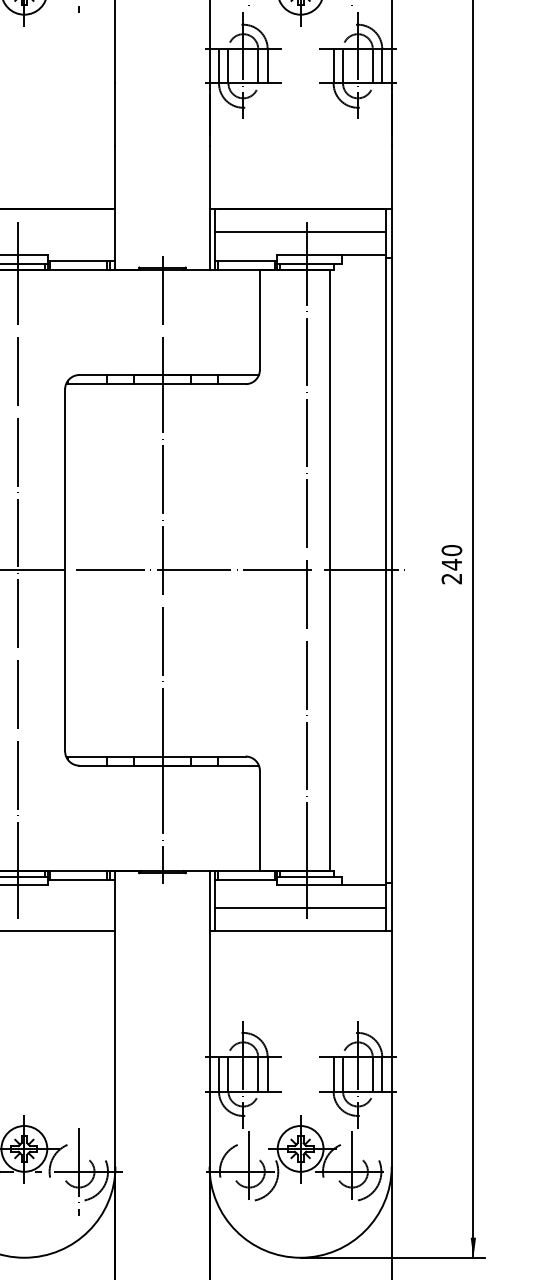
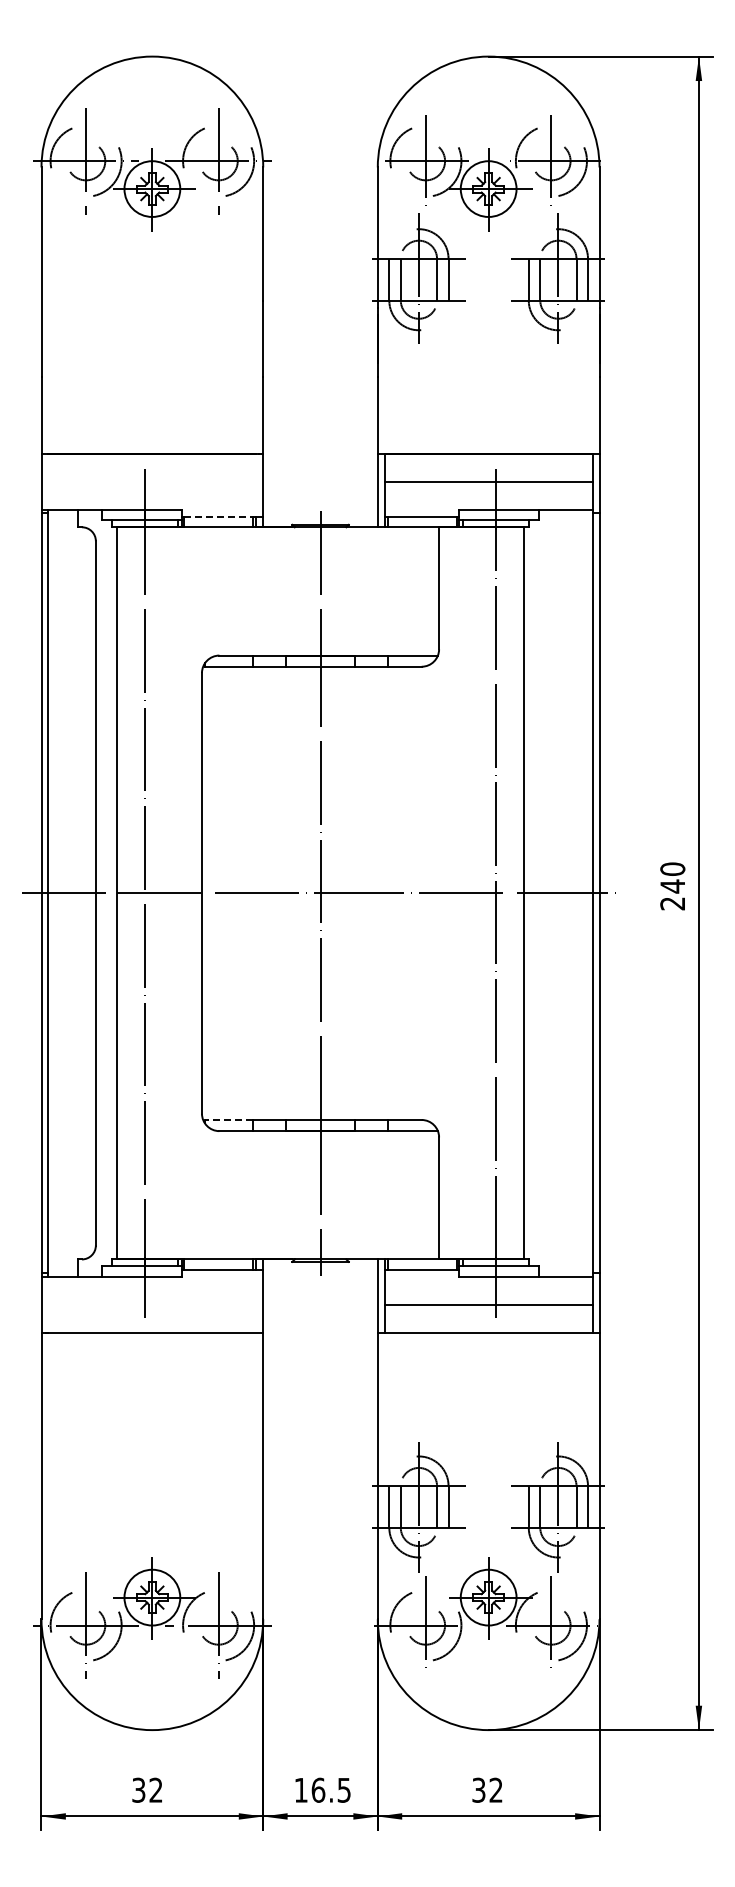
line: (78, 260) -> (218, 516), solid -> dashed
line: (86, 756) -> (228, 1119), solid -> dashed

